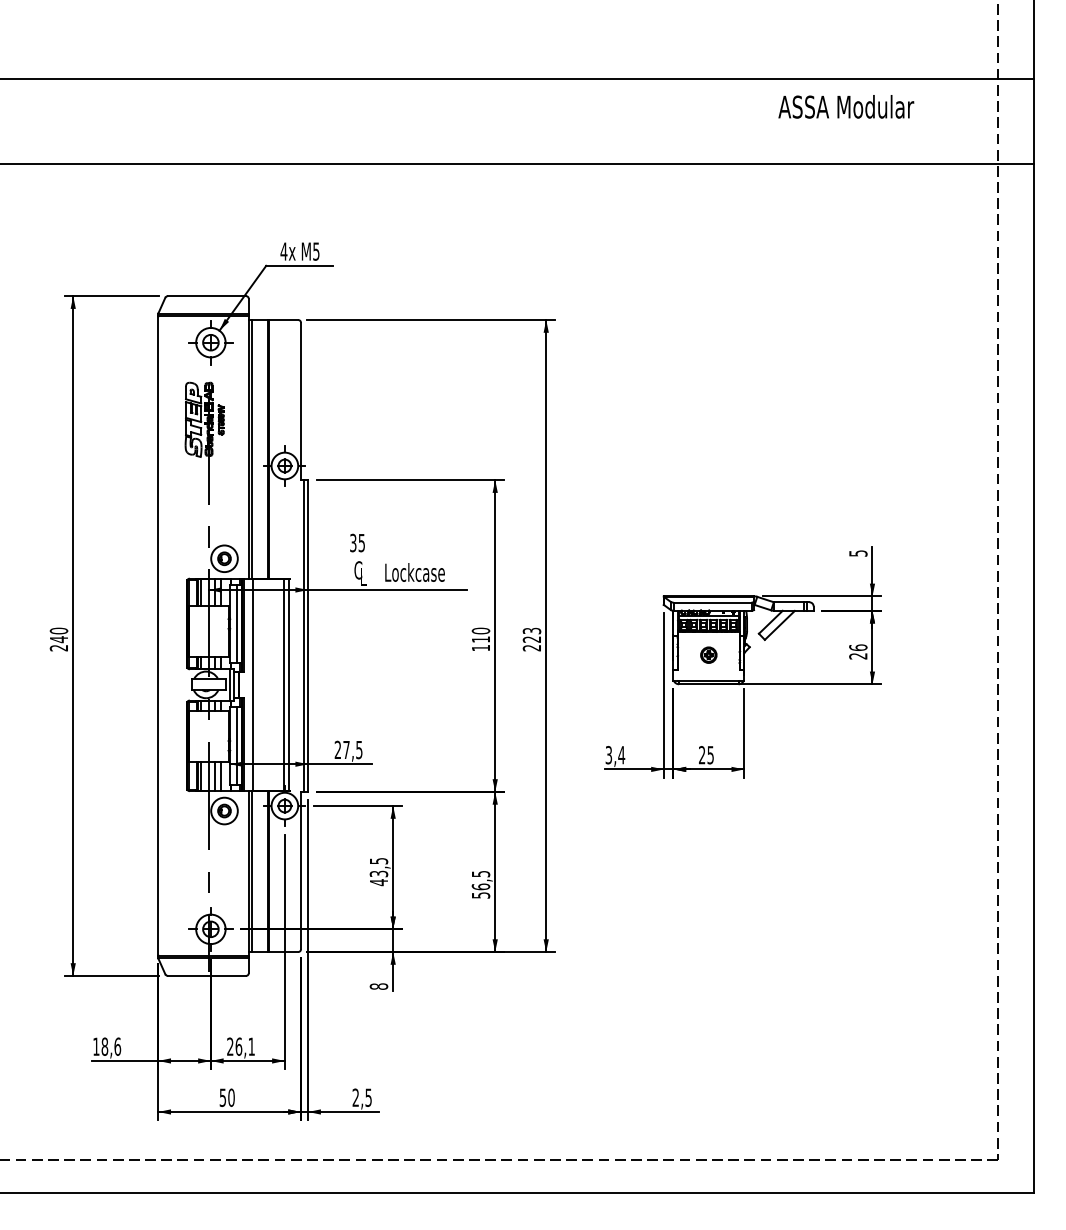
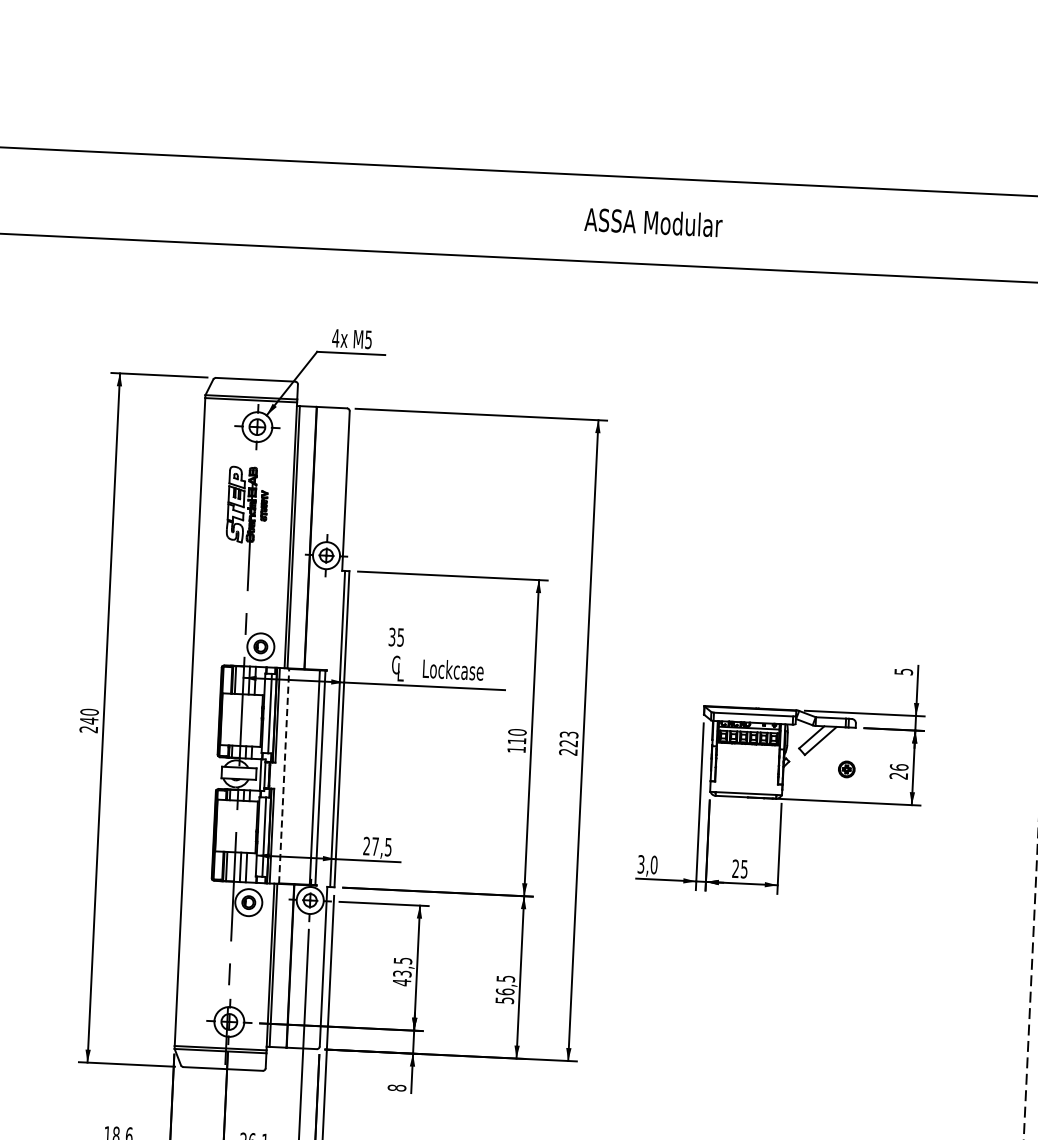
text: (846, 106) -> (653, 222), moved
part: (708, 654) -> (846, 768), moved
line: (253, 684) -> (284, 775), solid -> dashed
text: (621, 755) -> (653, 865), 3,4 -> 3,0

